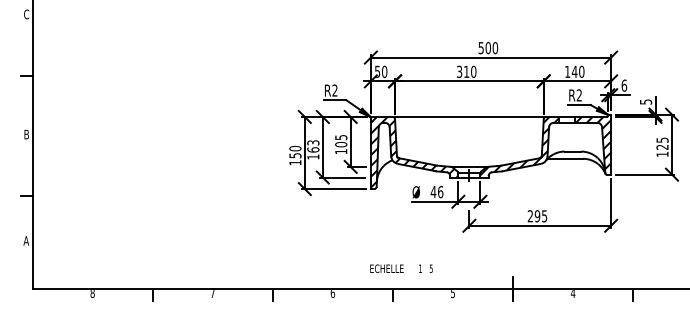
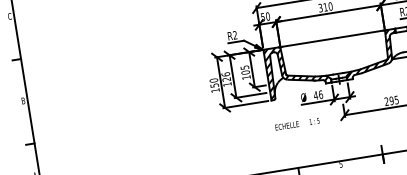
text: (313, 146) -> (226, 77), 163 -> 126
text: (401, 268) -> (297, 124), moved

